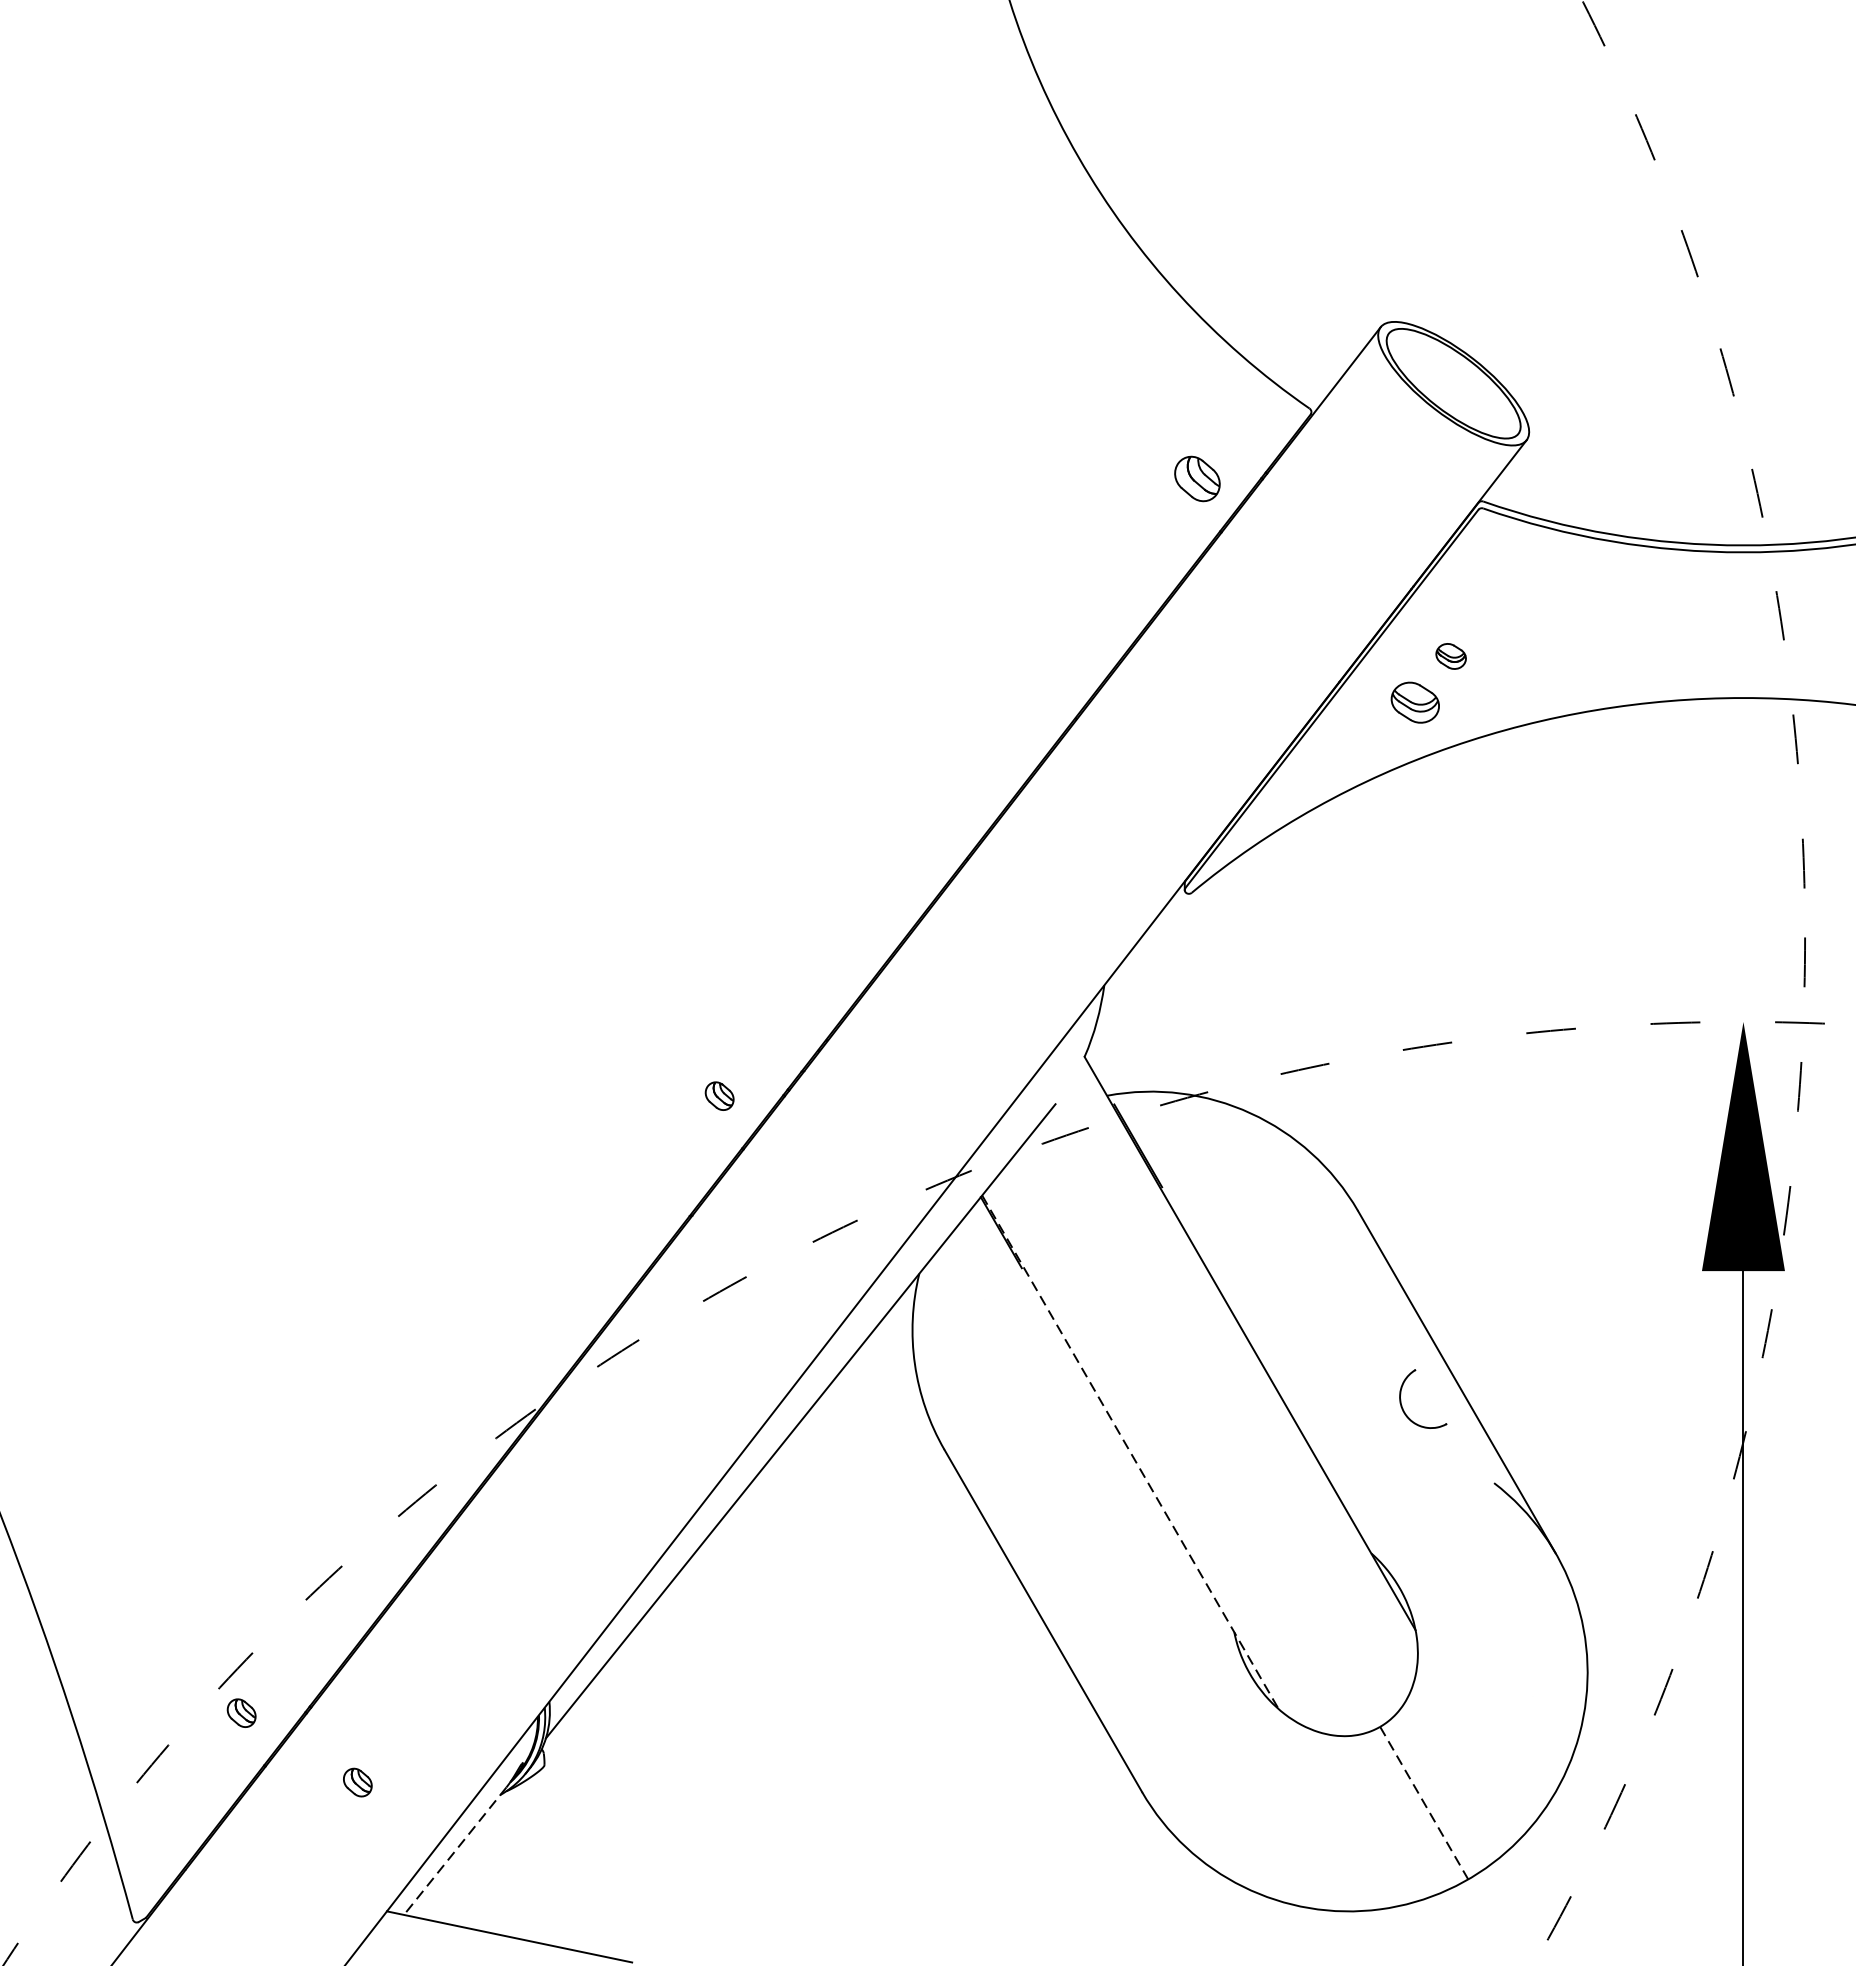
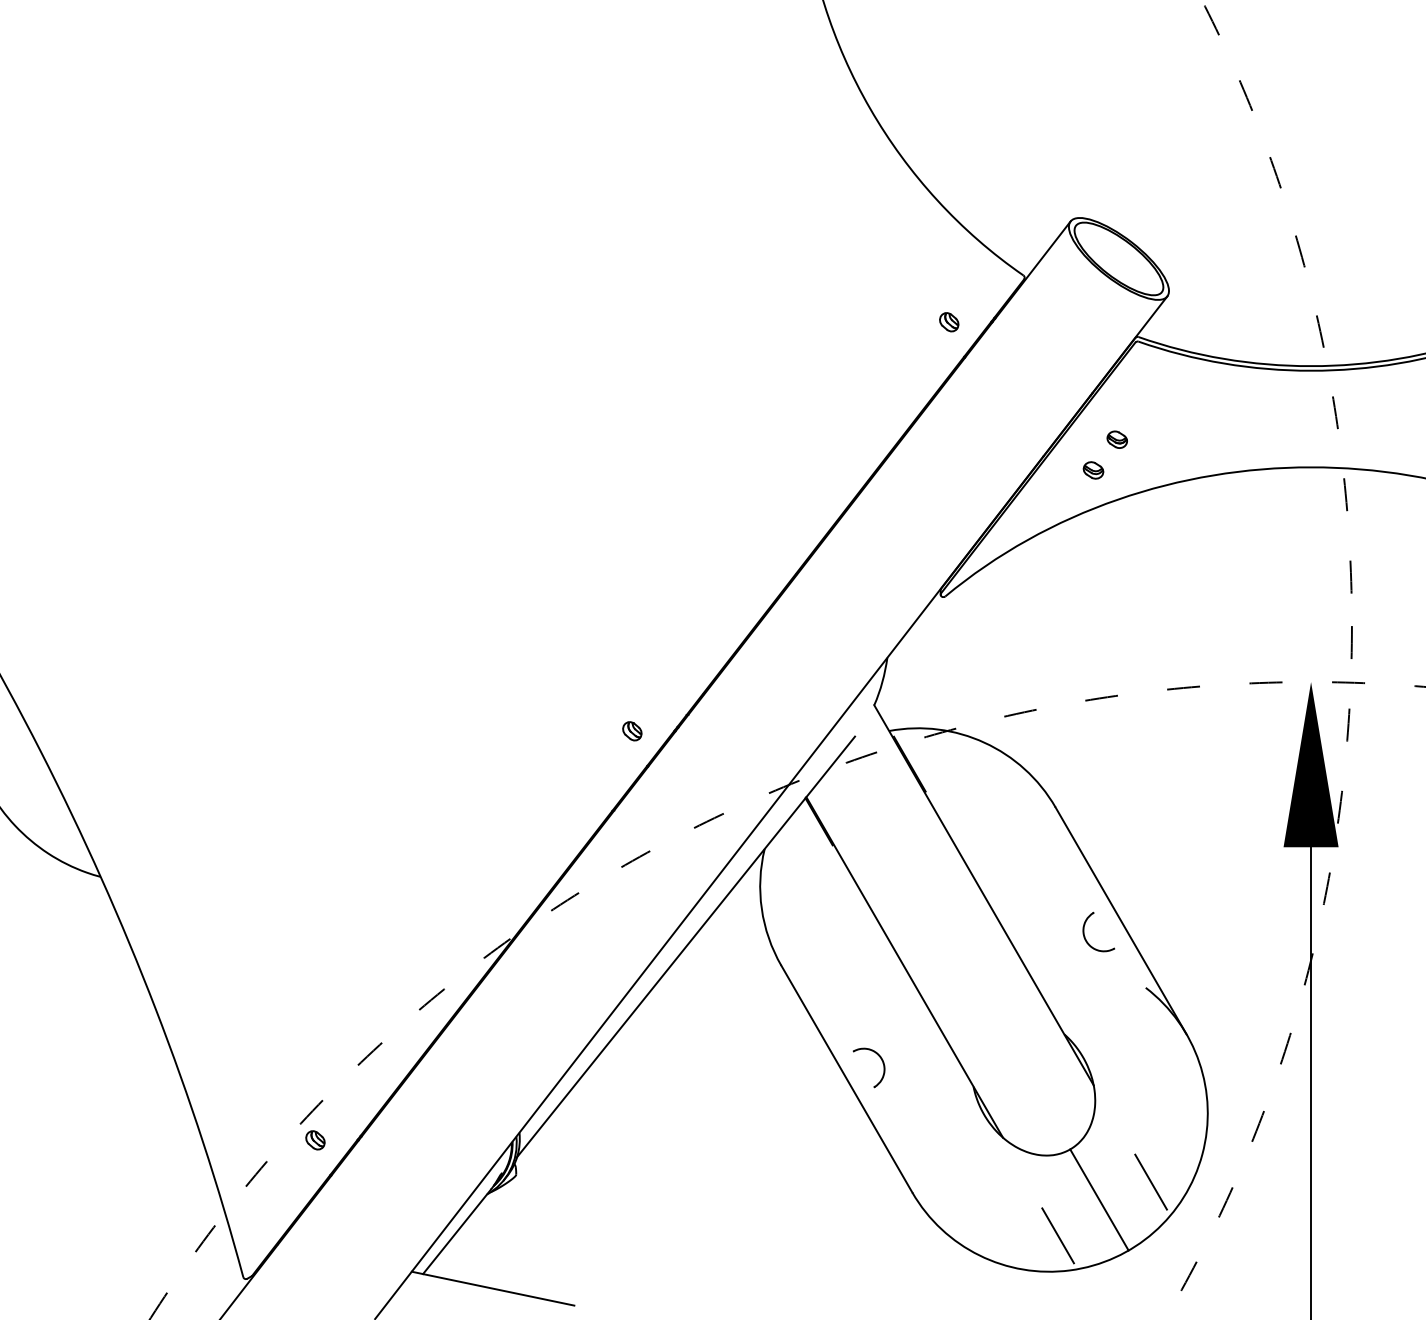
part: (1198, 479) -> (949, 322), size x0.62
part: (1415, 702) -> (1093, 470), size x0.62
line: (1130, 1452) -> (904, 967), dashed -> solid
part: (1096, 1597) -> (882, 1063), added
line: (1501, 1775) -> (1150, 1181), added
part: (357, 1782) -> (392, 1186), removed
line: (1424, 1803) -> (1099, 1200), dashed -> solid
line: (454, 1852) -> (456, 1232), dashed -> solid
line: (1360, 1856) -> (1057, 1235), added

